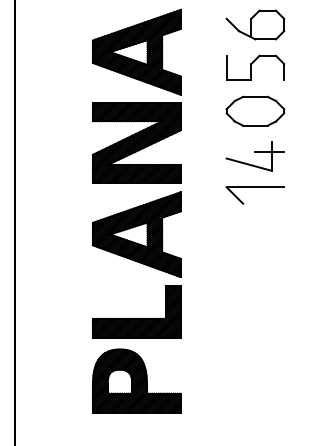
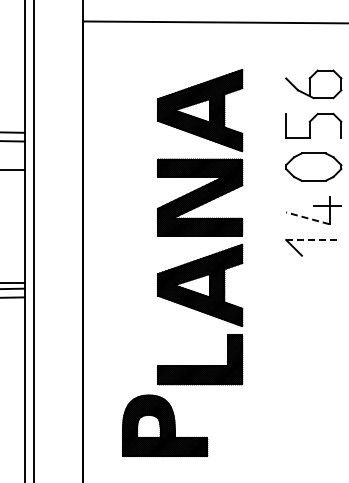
line: (248, 164) -> (307, 218), solid -> dashed
line: (255, 187) -> (313, 240), solid -> dashed
part: (137, 380) -> (165, 425), moved

